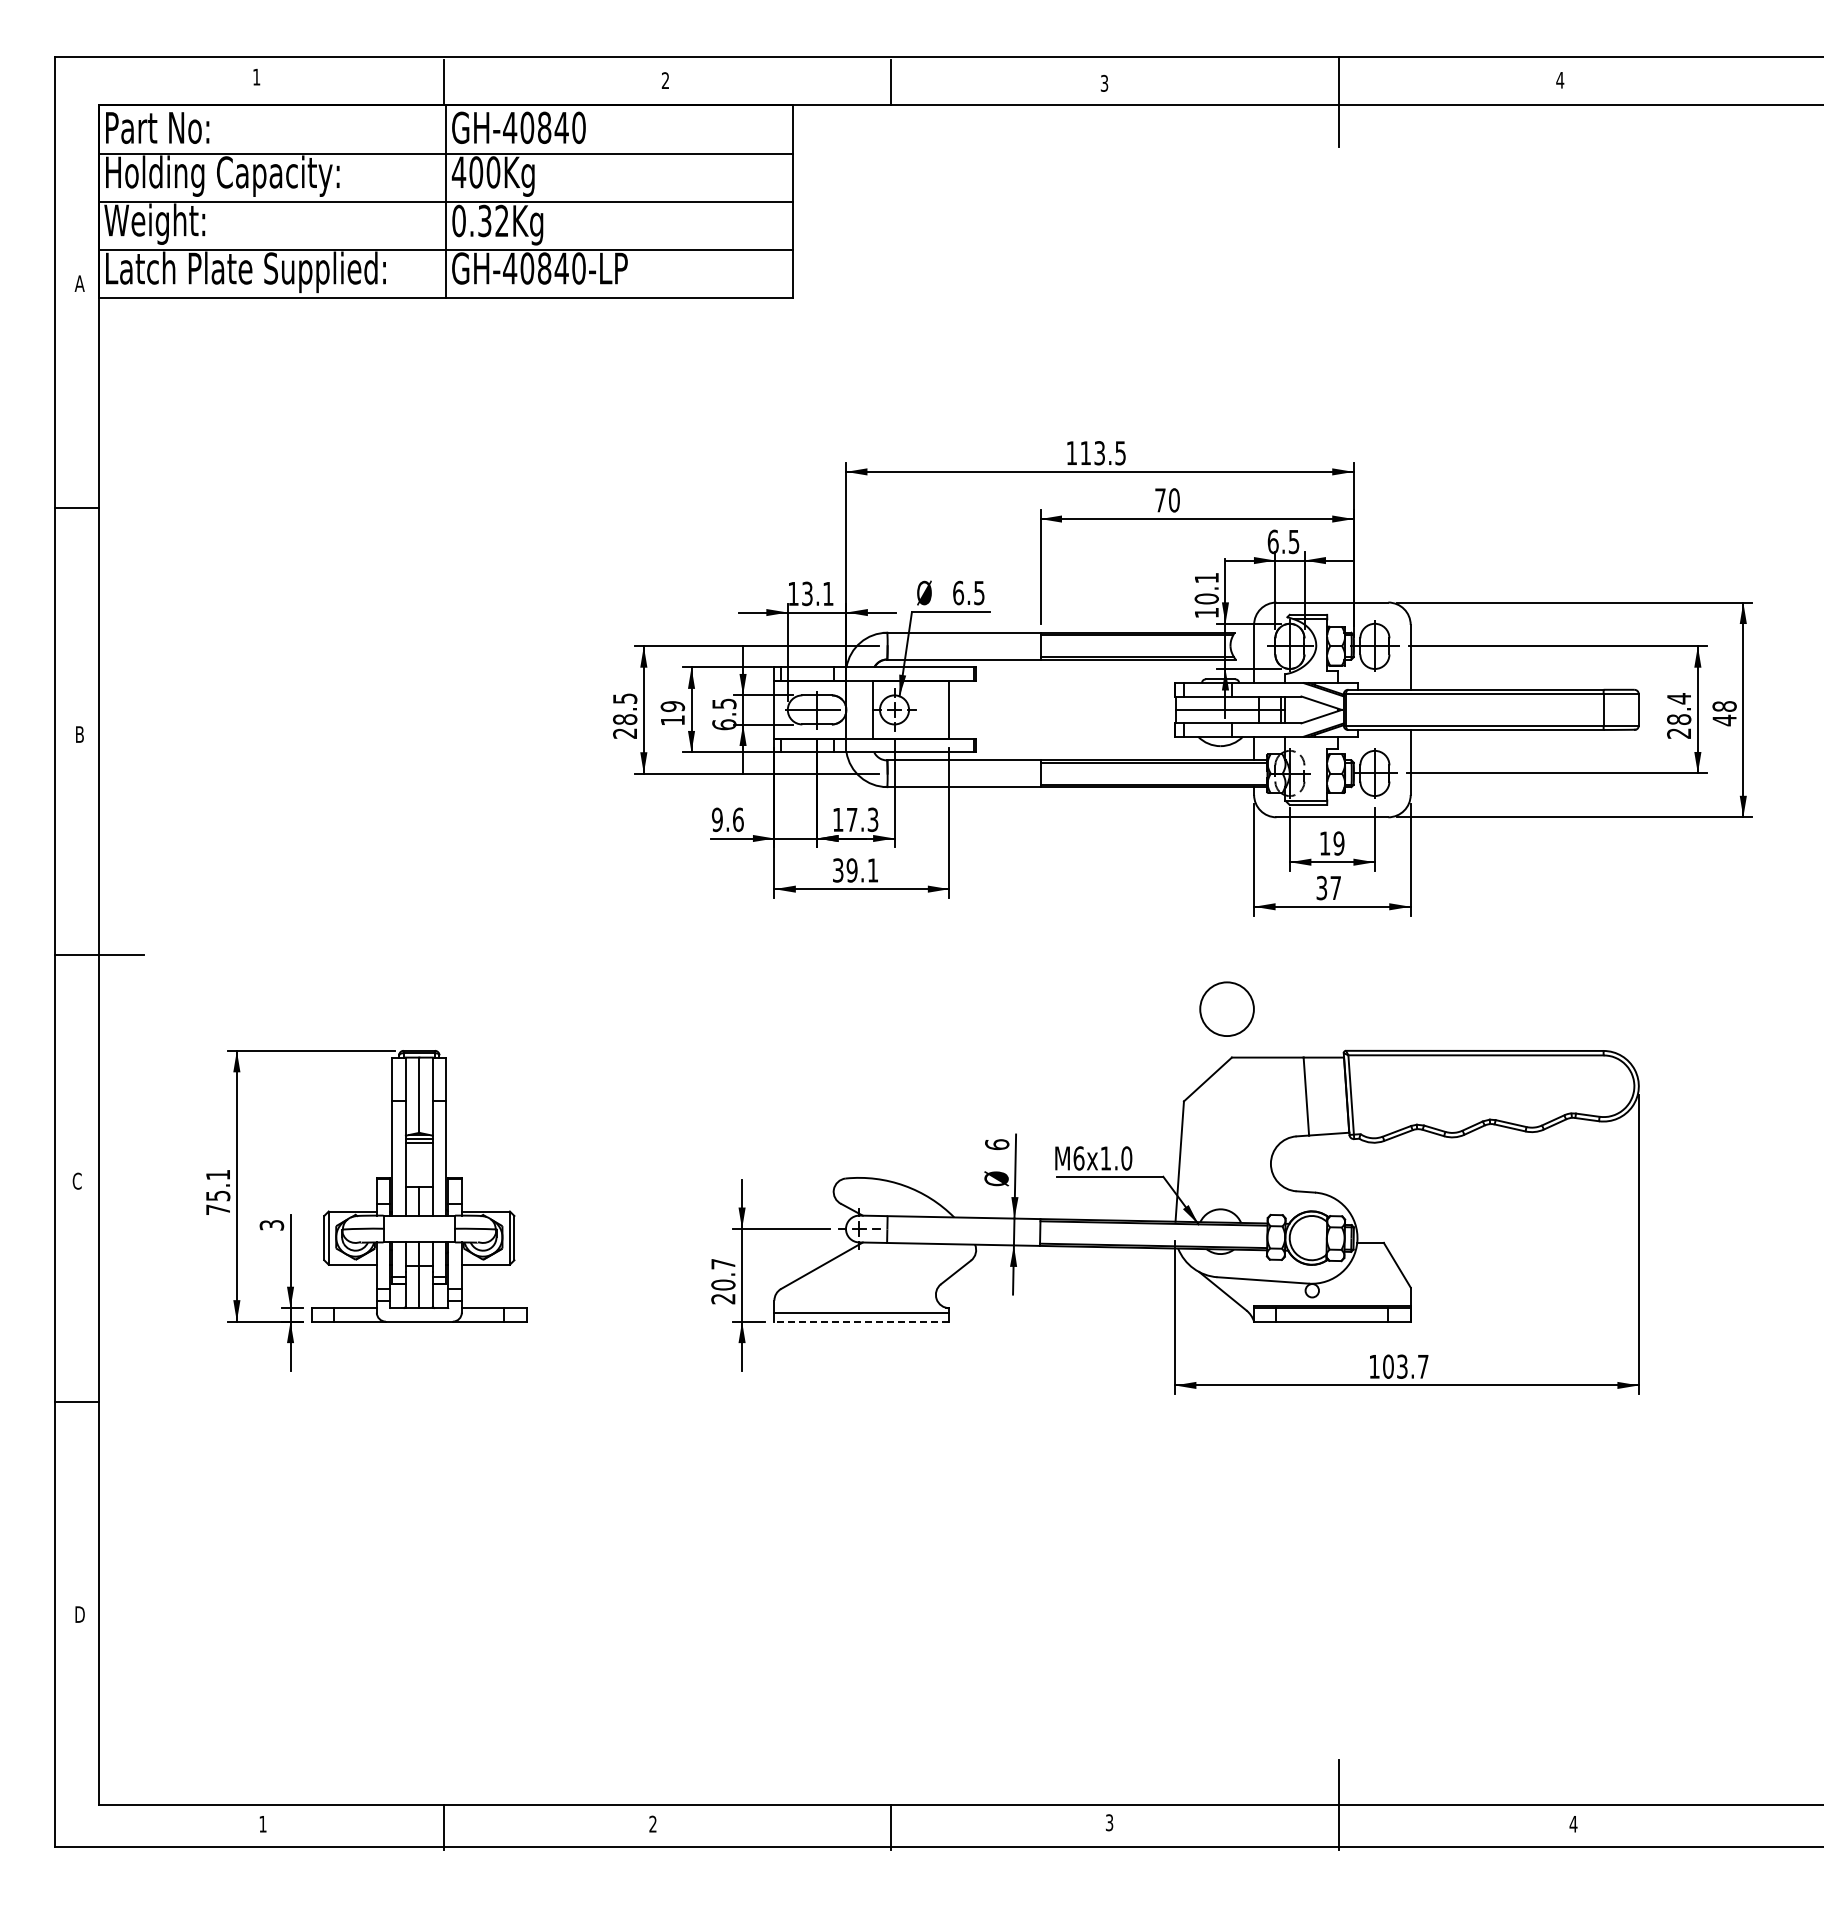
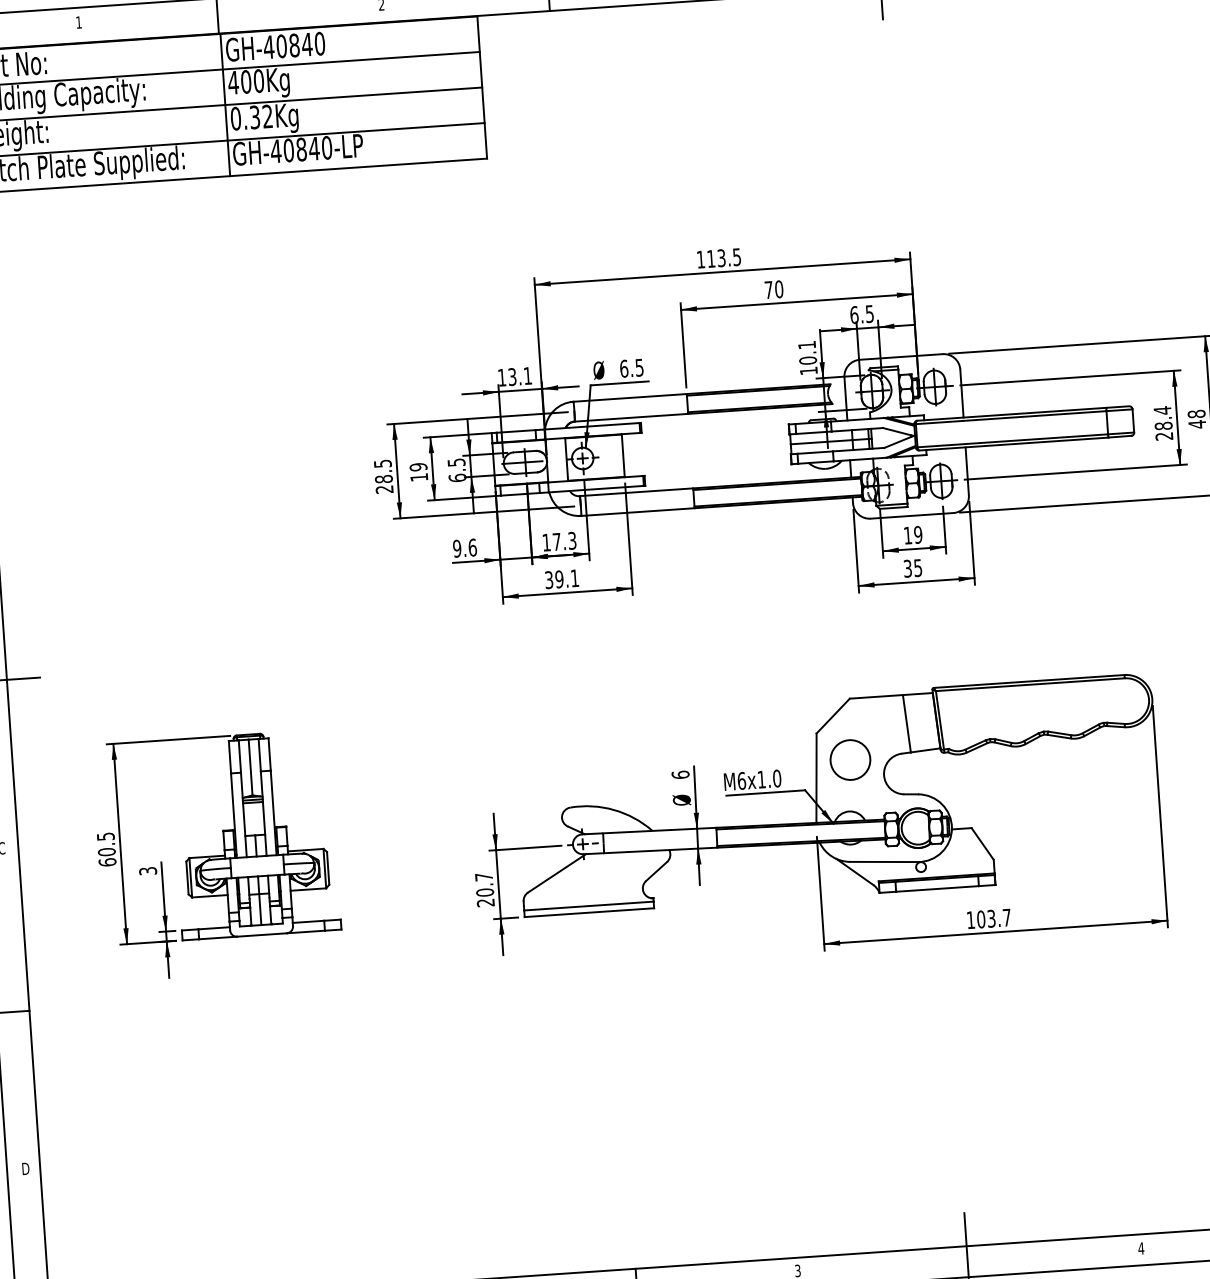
text: (1335, 888) -> (917, 568), 37 -> 35
circle: (1226, 1008) -> (849, 759), moved
text: (218, 1192) -> (106, 849), 75.1 -> 60.5
line: (861, 1321) -> (589, 912), dashed -> solid

